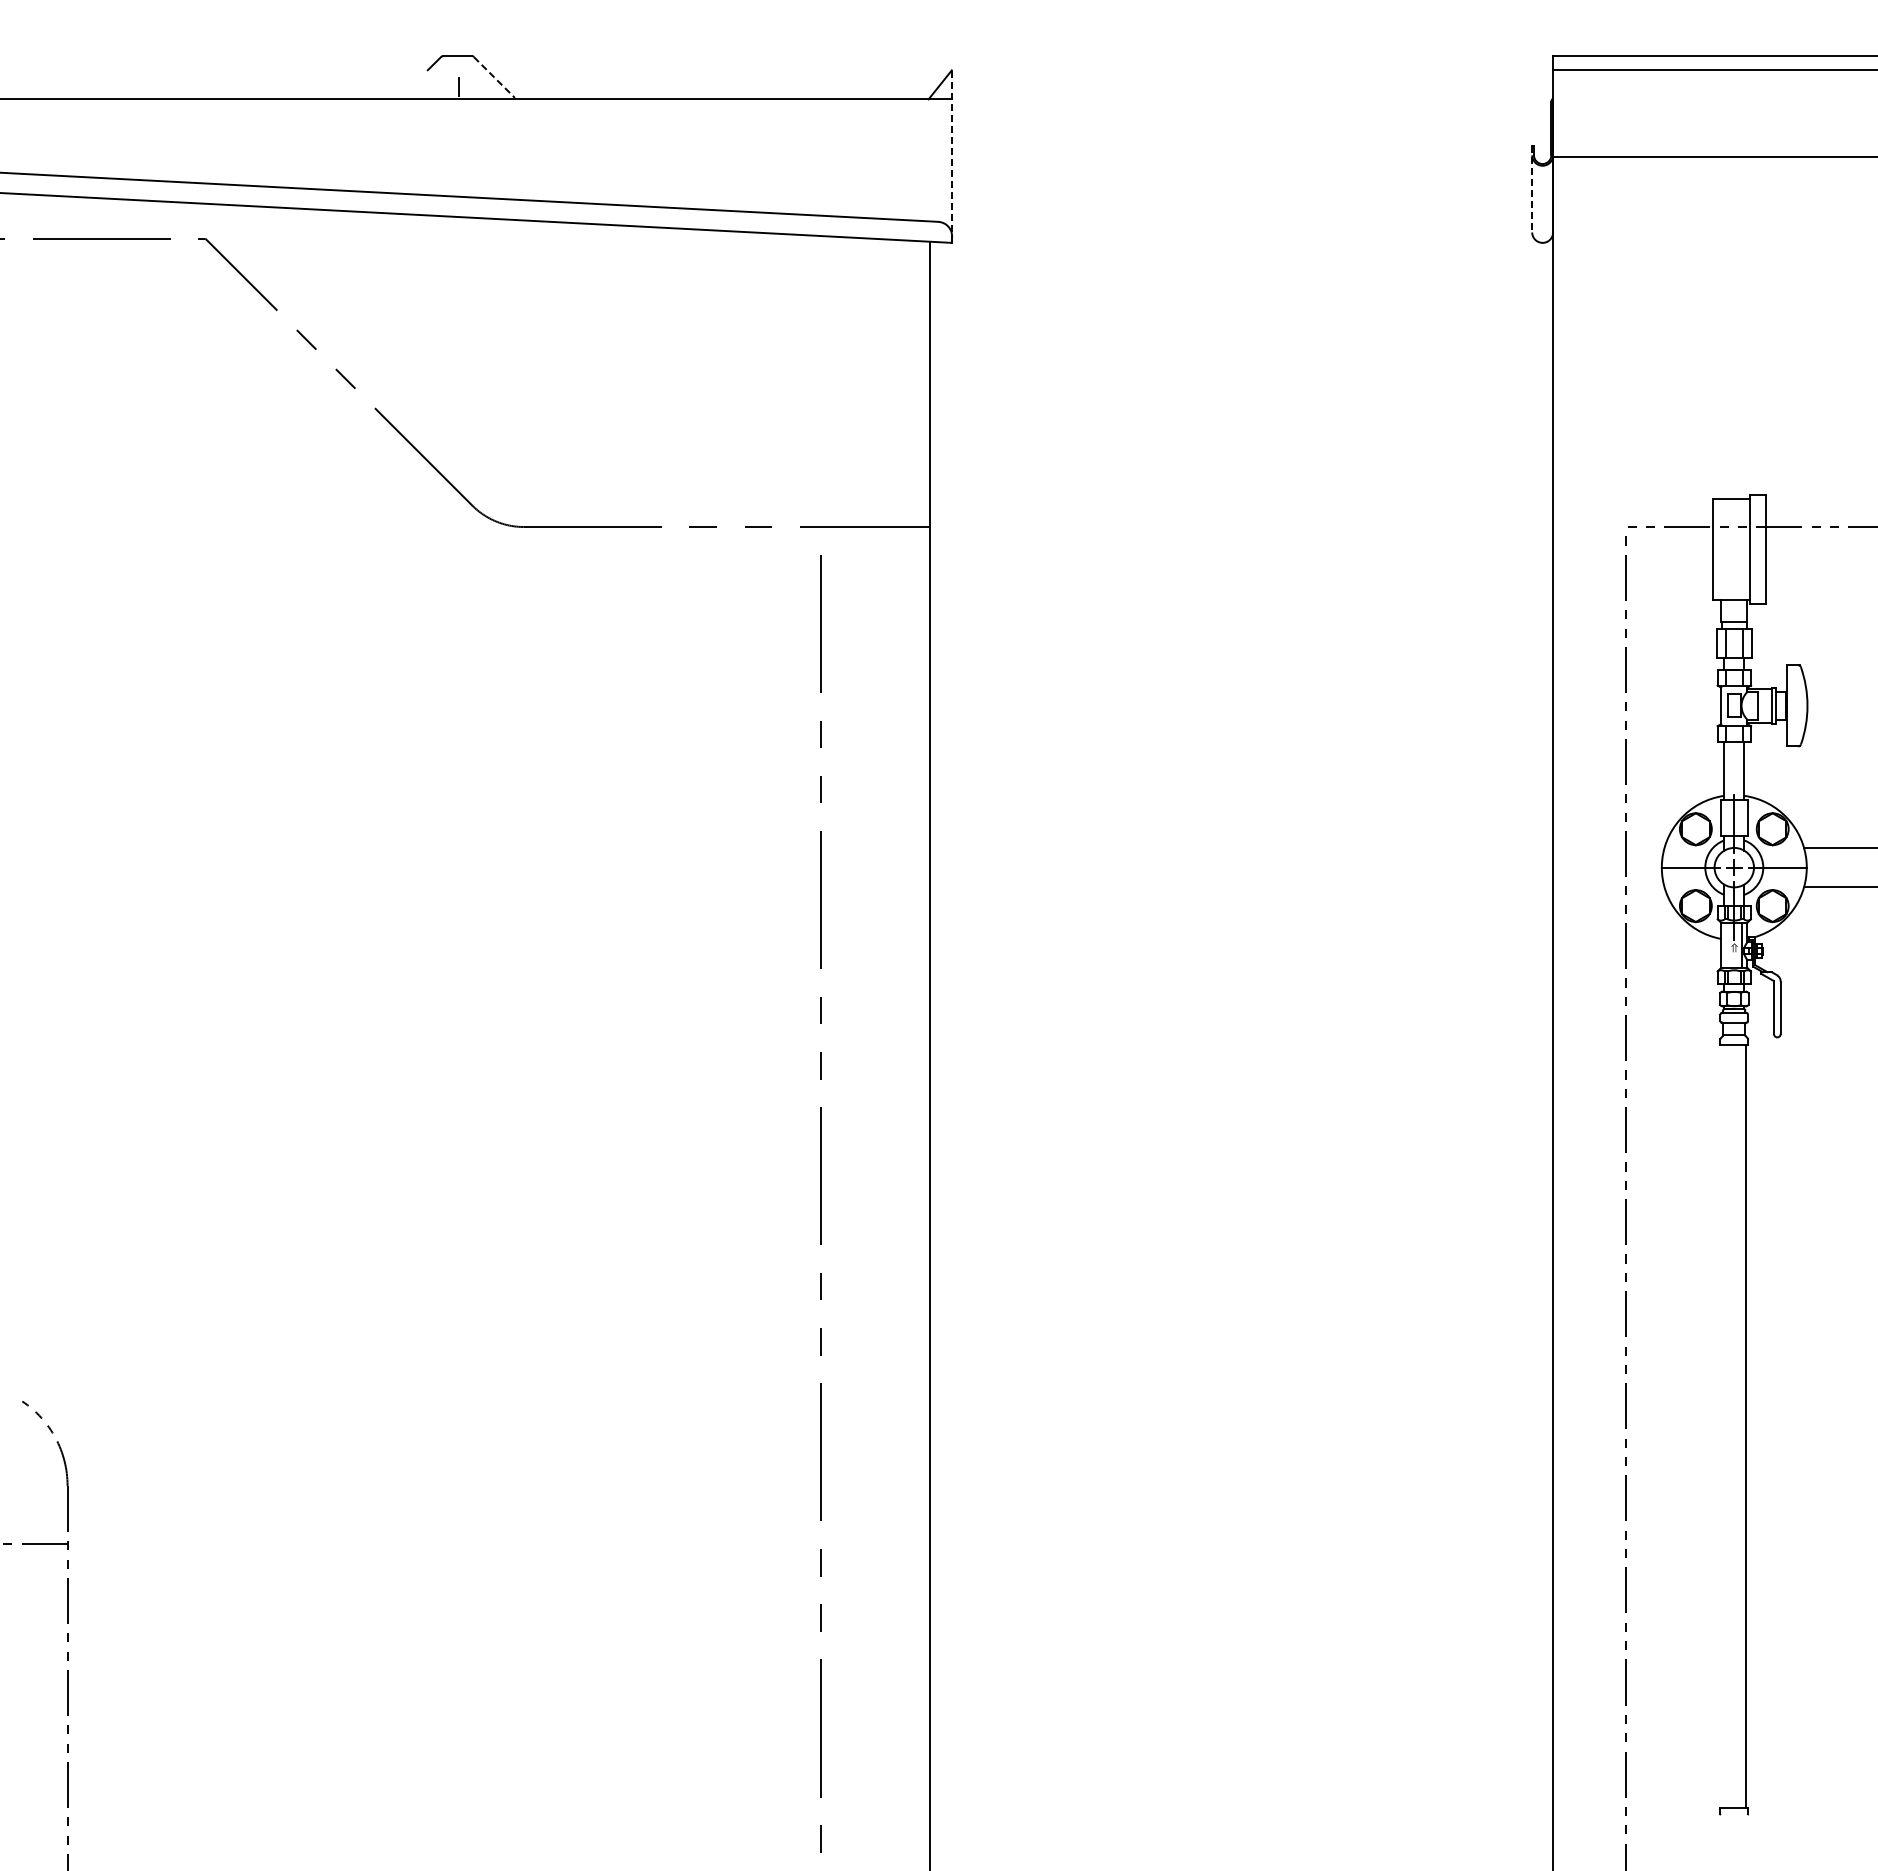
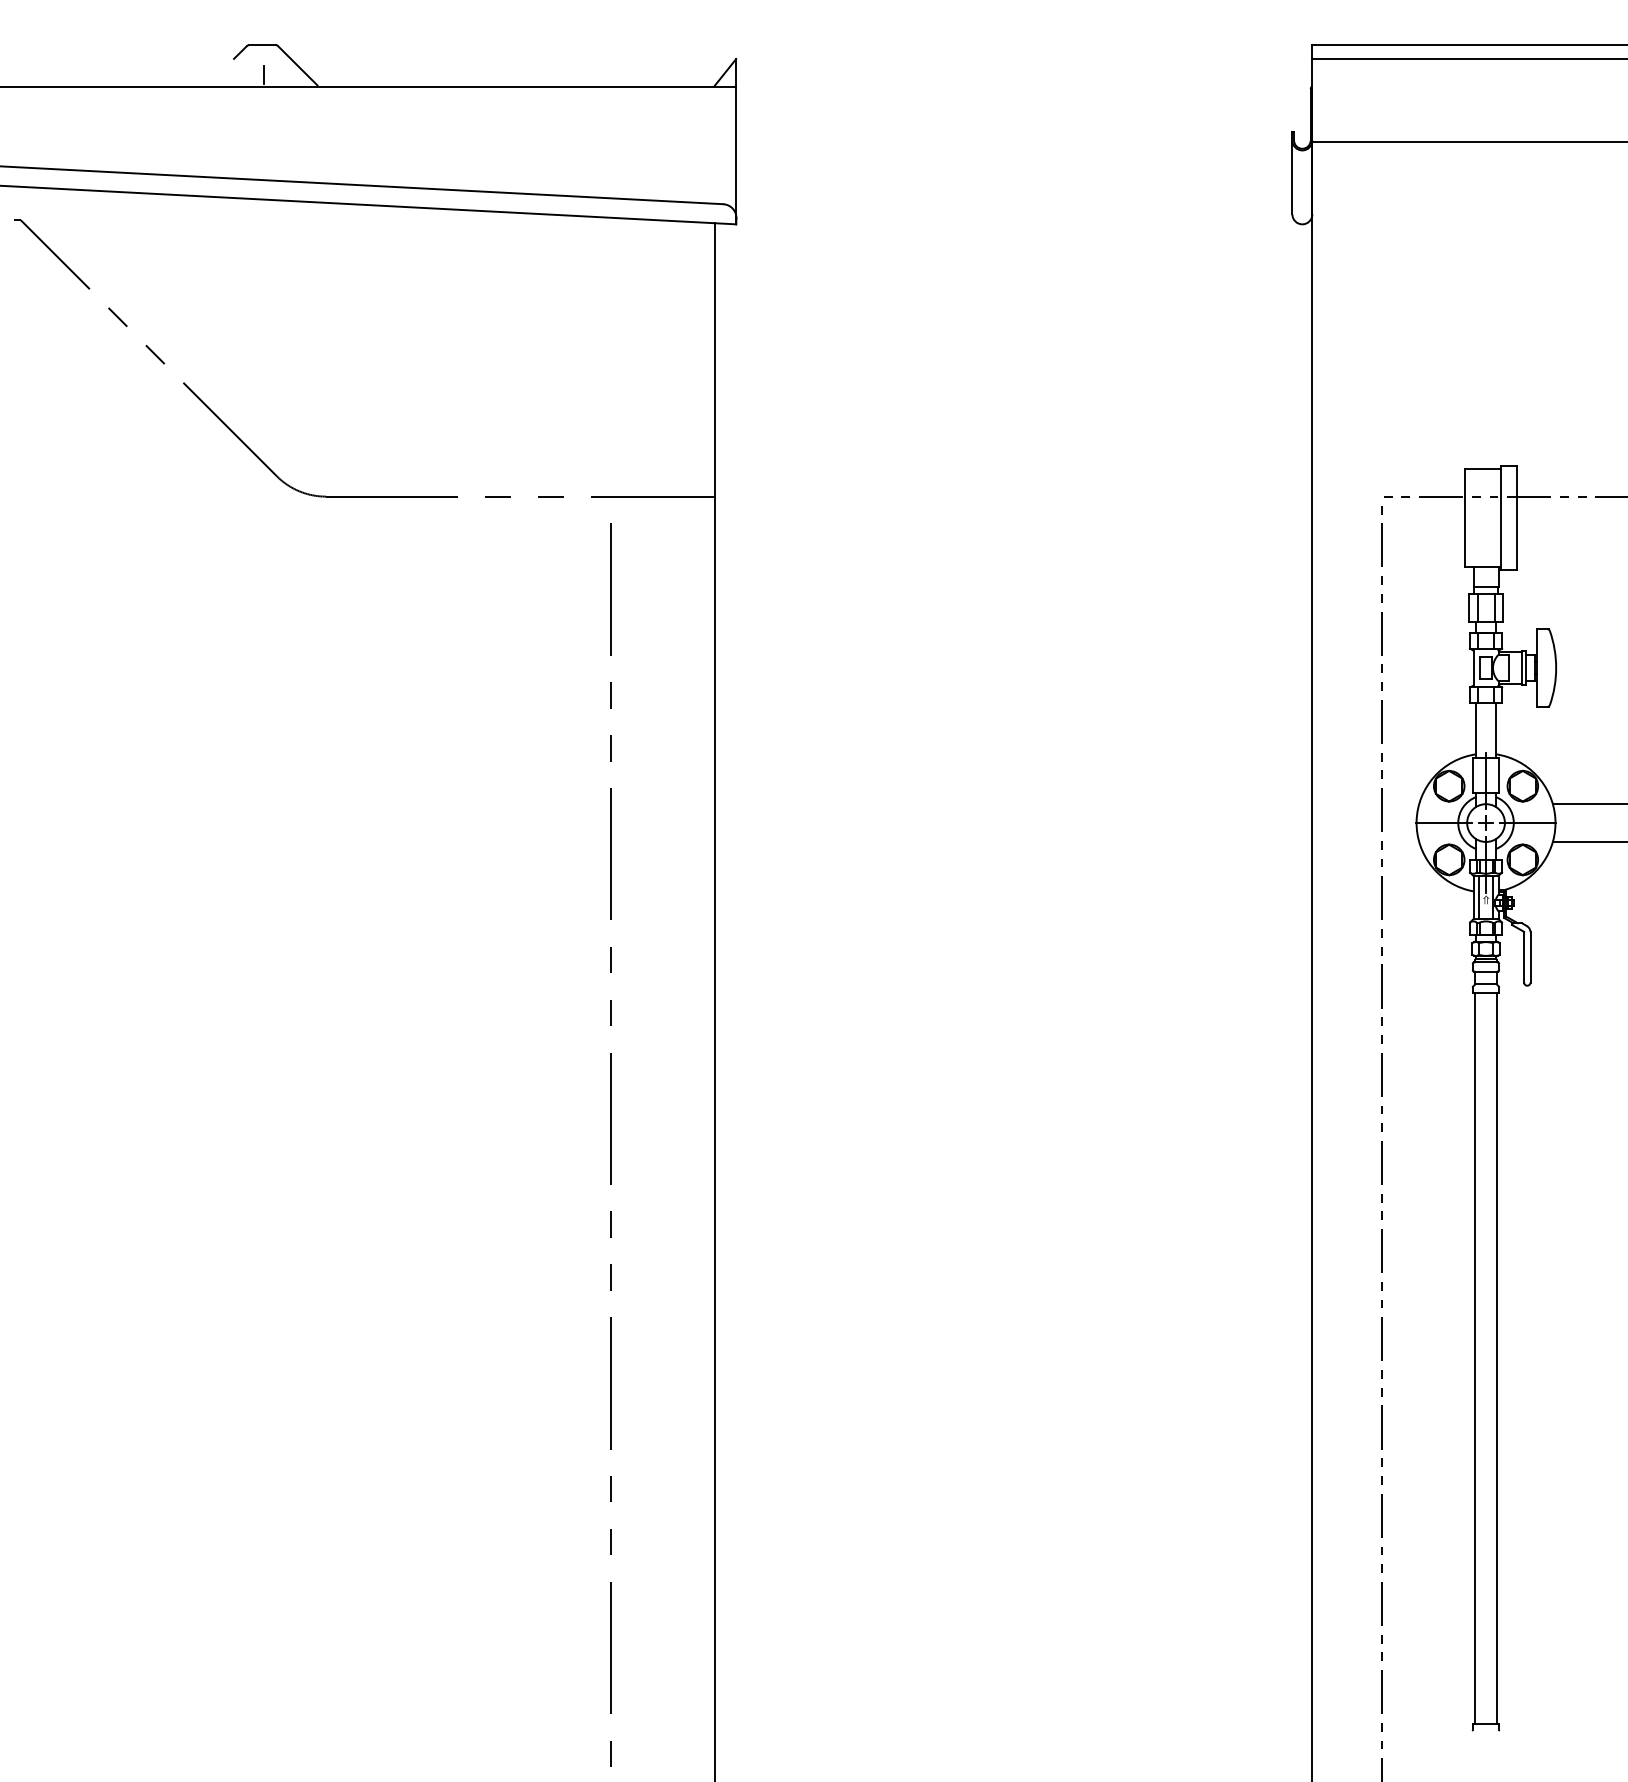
line: (494, 77) -> (297, 65), dashed -> solid
line: (951, 156) -> (735, 141), dashed -> solid
line: (1532, 189) -> (1292, 173), dashed -> solid
line: (1727, 944) -> (1479, 896), added
line: (1723, 1426) -> (1475, 1358), added

